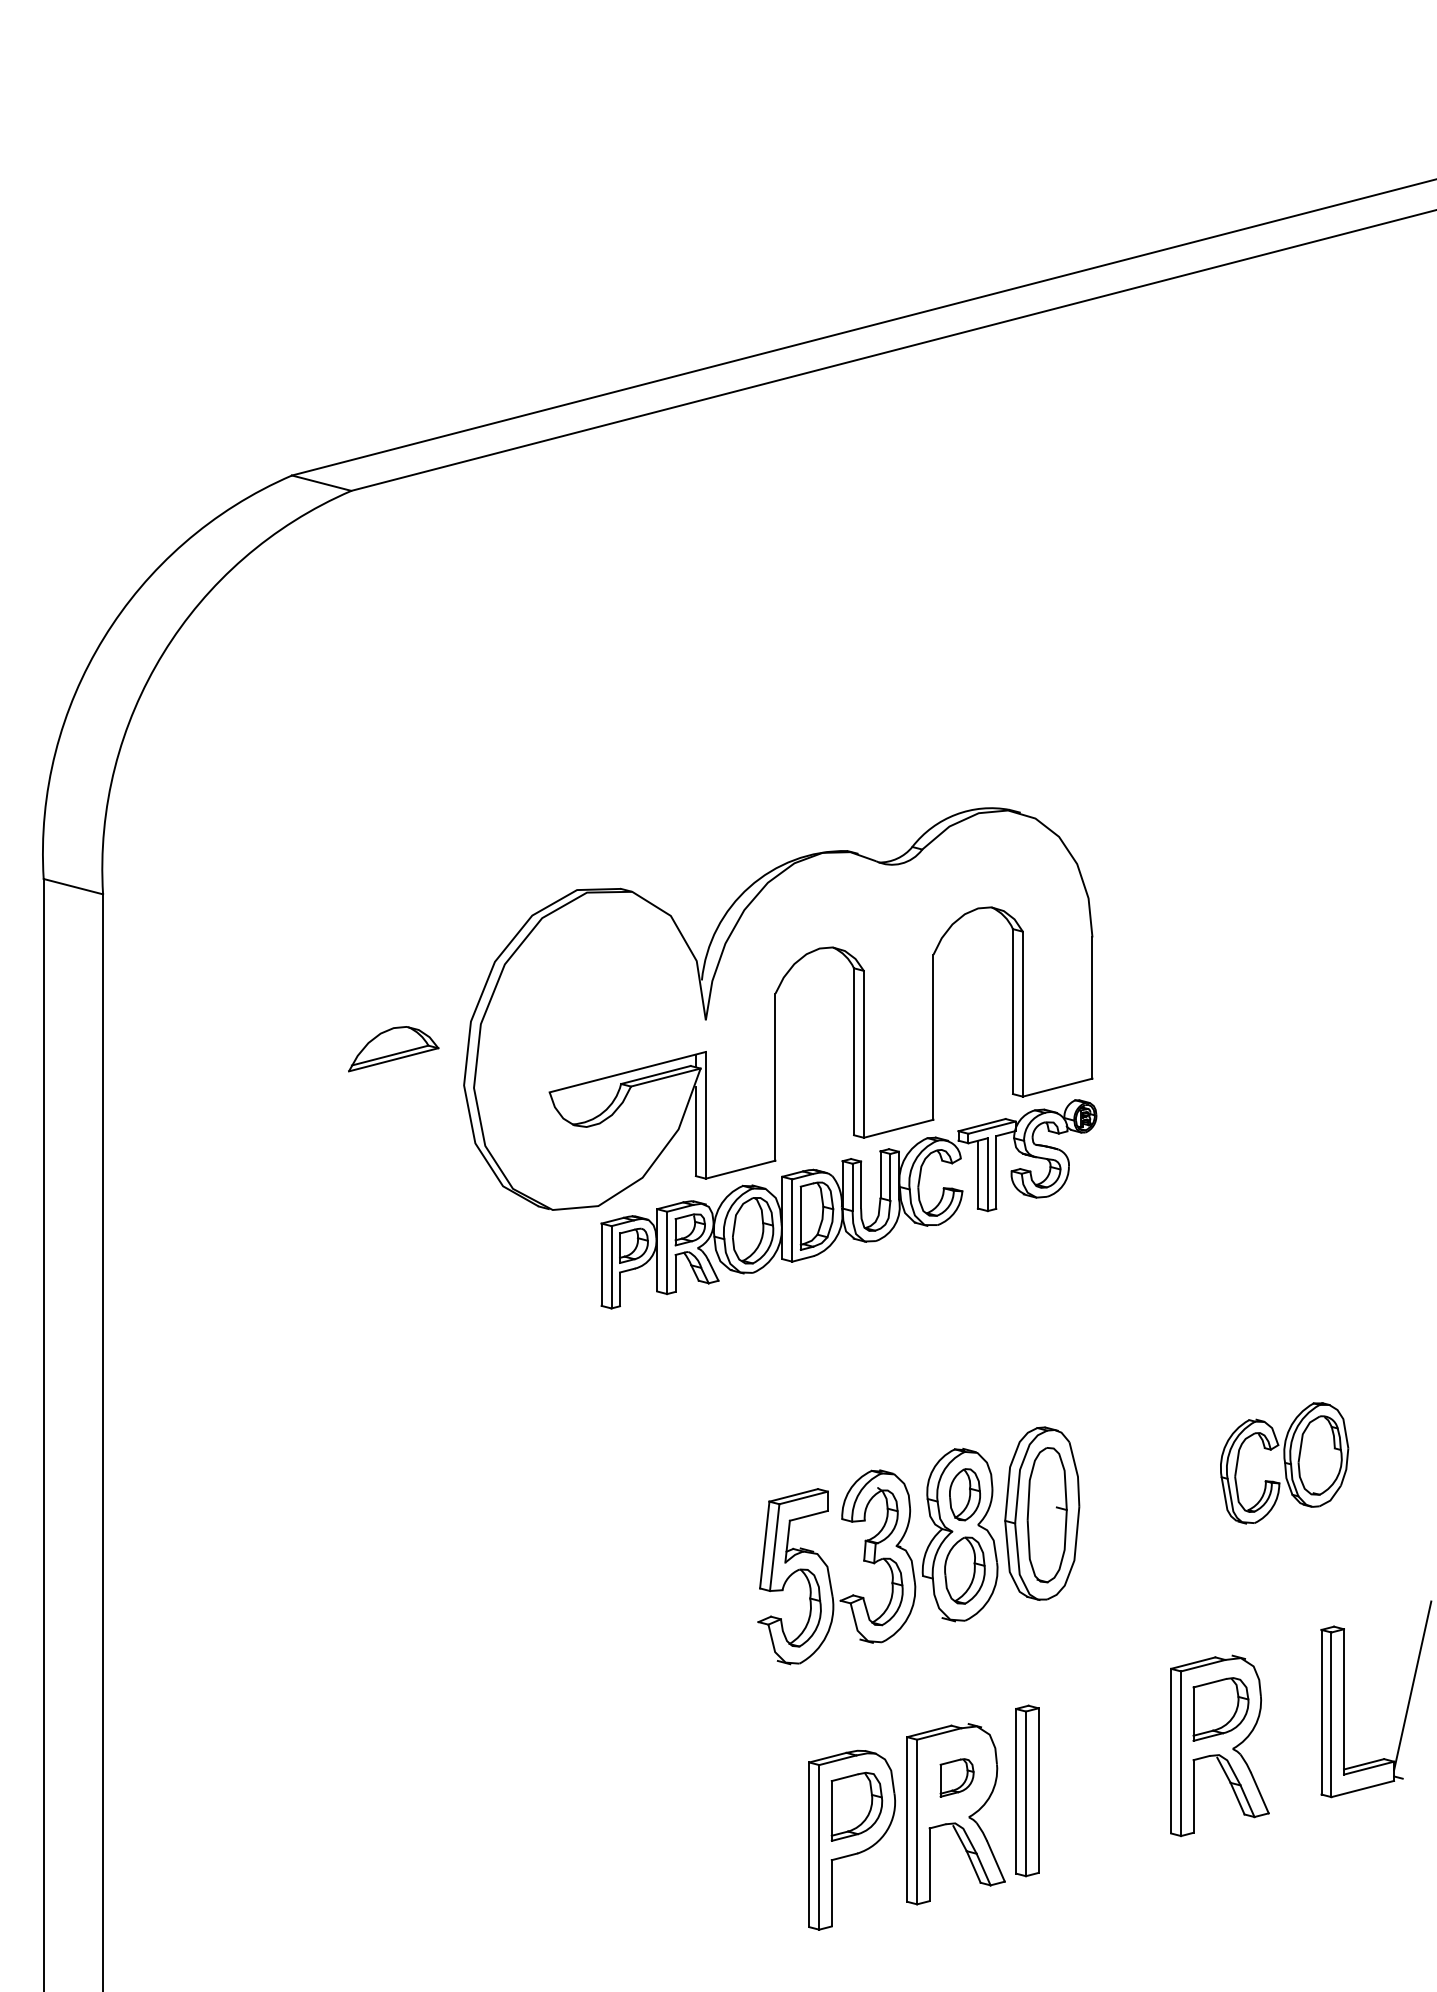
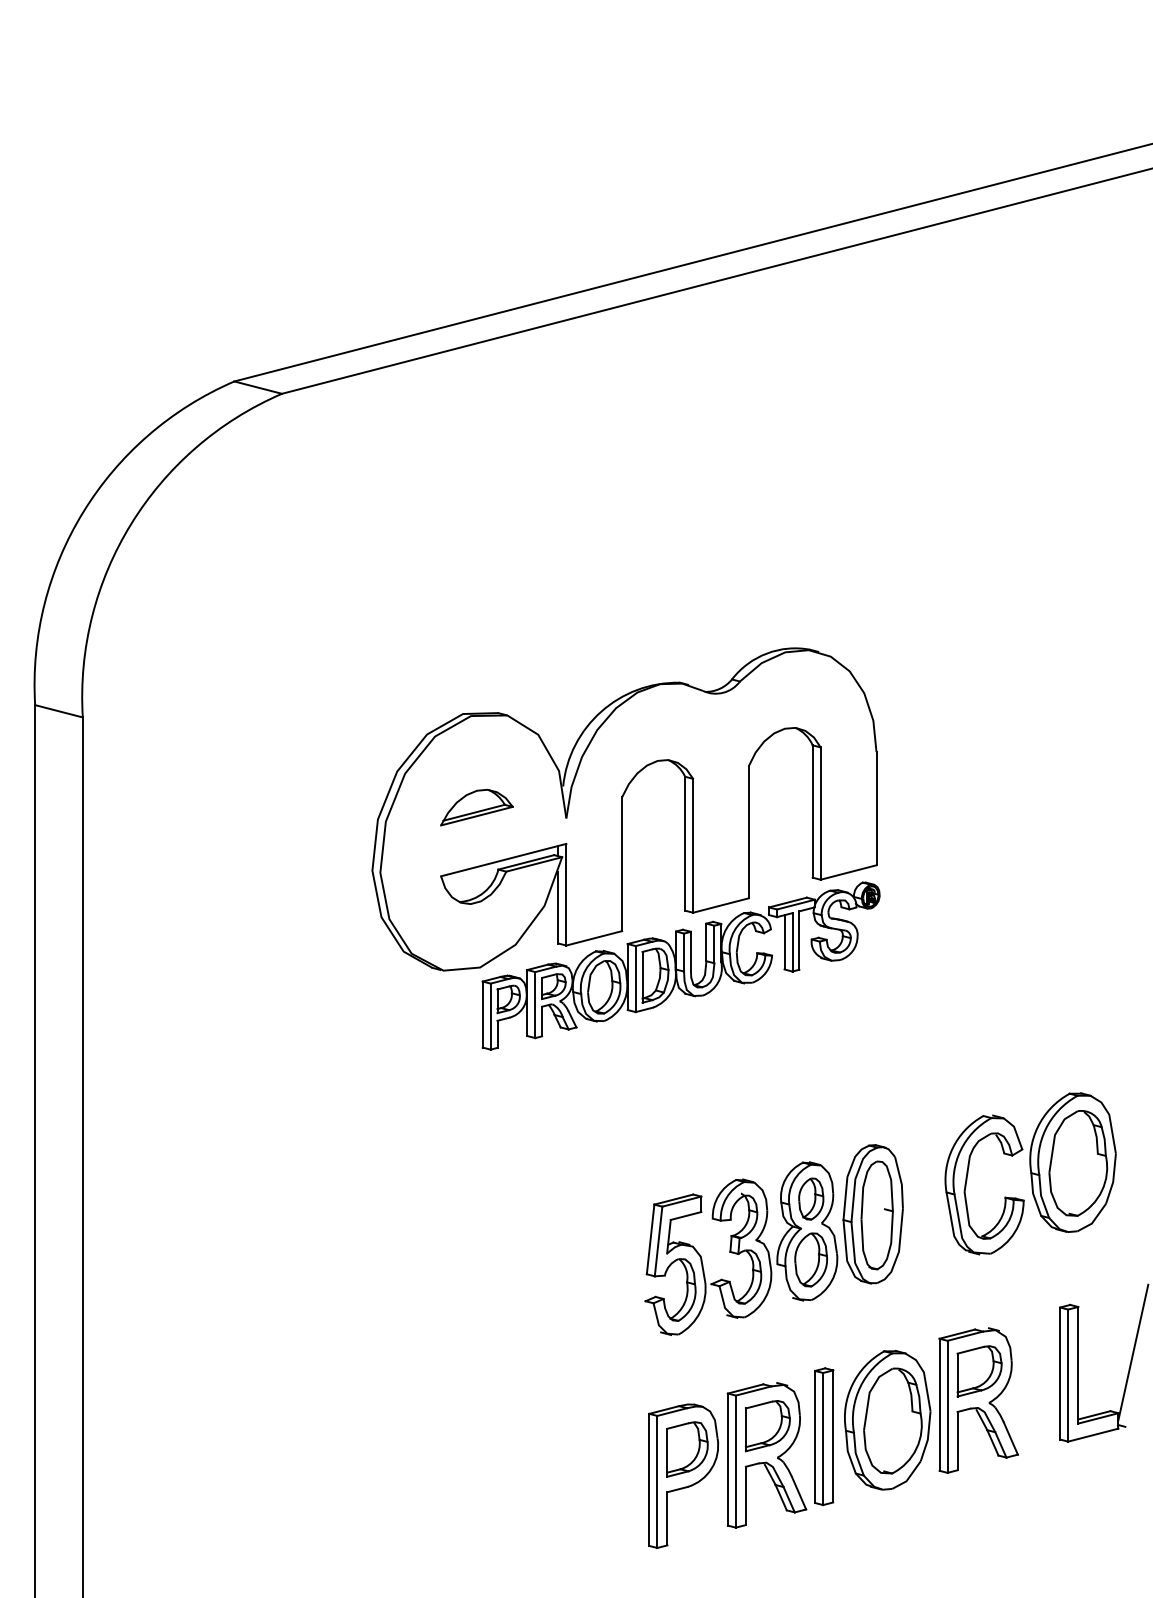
part: (393, 1048) -> (476, 807), moved
part: (1284, 1462) -> (1030, 1173), size x1.67
part: (925, 1550) -> (779, 1243), moved
part: (1106, 1770) -> (887, 1420), added
part: (956, 1778) -> (767, 1426), size x1.67

